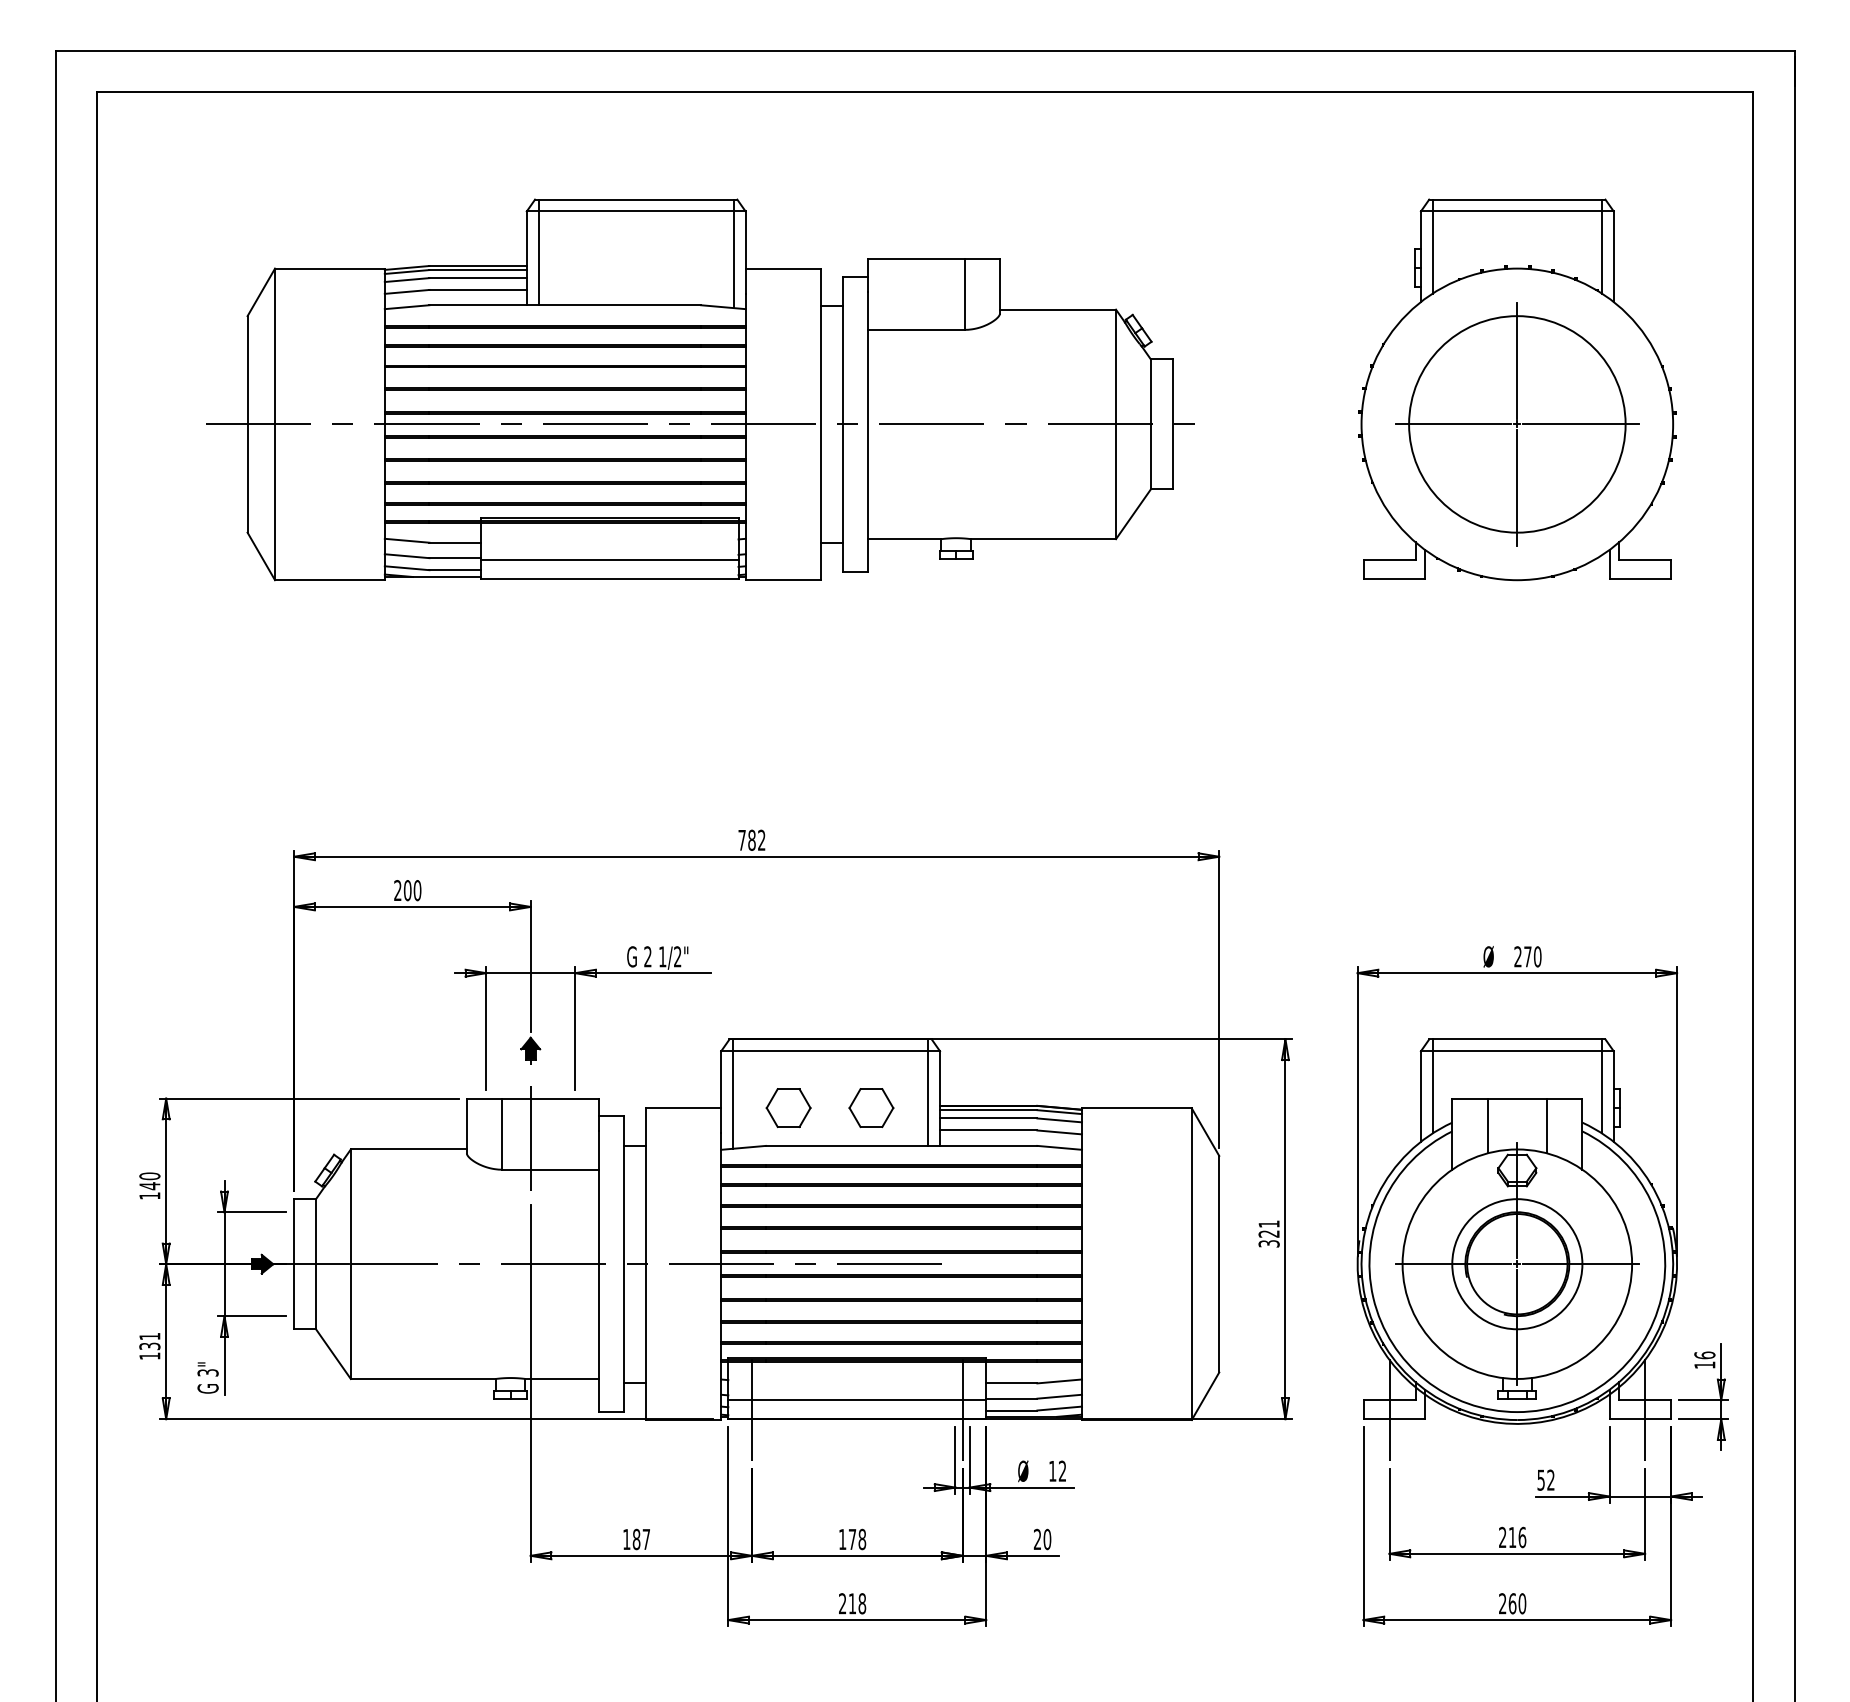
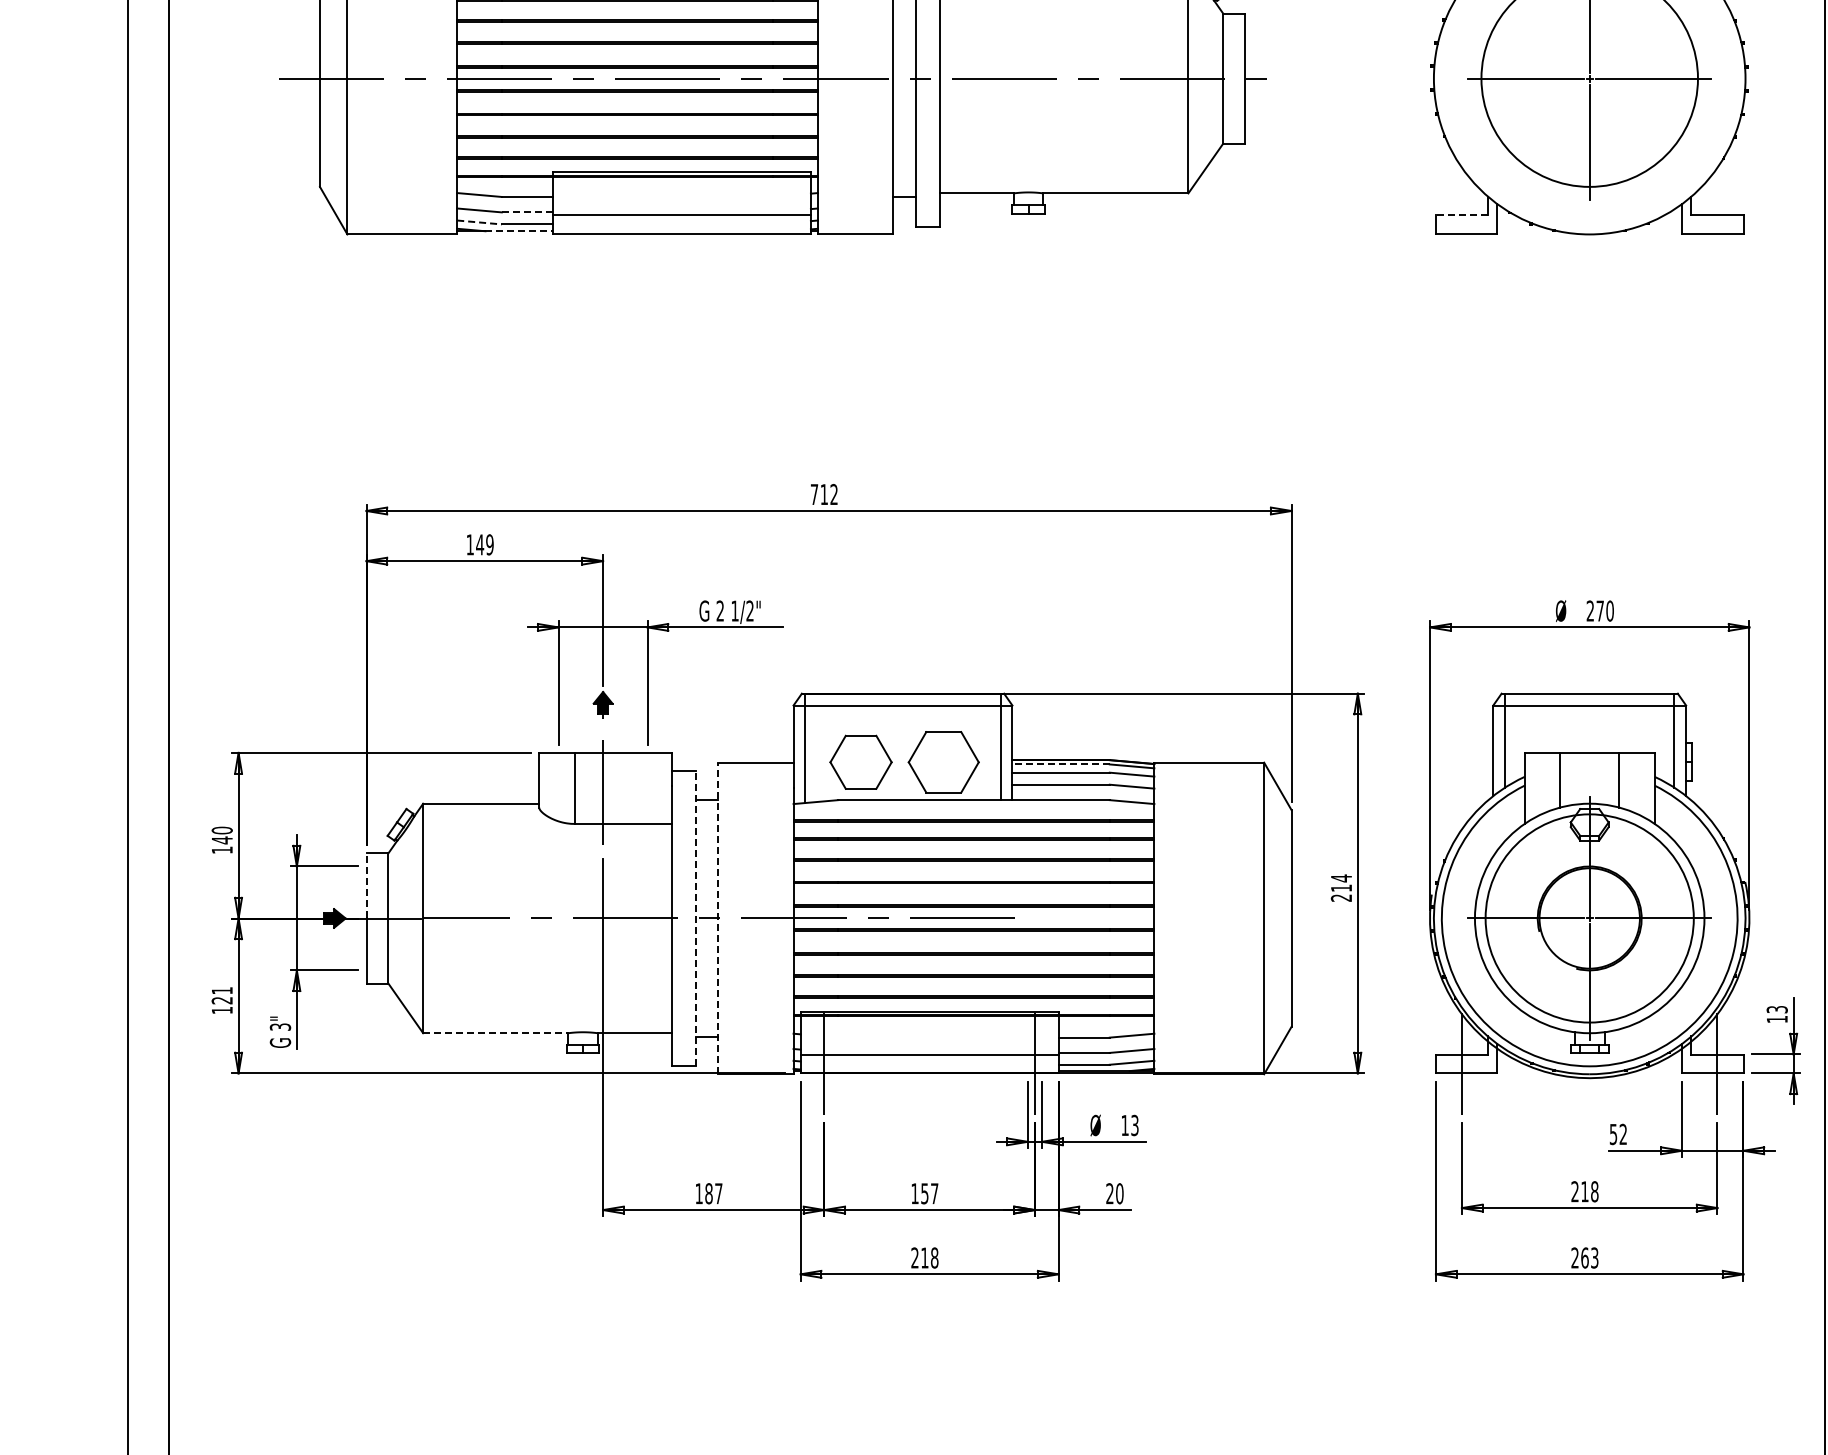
line: (455, 558) -> (527, 212), solid -> dashed
line: (1389, 560) -> (1461, 214), solid -> dashed
line: (407, 568) -> (479, 222), solid -> dashed
line: (446, 577) -> (518, 231), solid -> dashed
text: (751, 839) -> (823, 493), 782 -> 712
text: (407, 890) -> (479, 544), 200 -> 149
part: (788, 1107) -> (860, 761), size x1.4
part: (871, 1107) -> (943, 761), size x1.6
line: (988, 1110) -> (1060, 764), solid -> dashed
line: (294, 1231) -> (366, 885), solid -> dashed
text: (1268, 1233) -> (1340, 887), 321 -> 214
line: (623, 1264) -> (695, 918), solid -> dashed
line: (646, 1264) -> (718, 918), solid -> dashed
circle: (1517, 1264) -> (1589, 918), size x1.6
text: (149, 1346) -> (221, 1000), 131 -> 121
text: (1704, 1355) -> (1776, 1009), 16 -> 13
line: (423, 1378) -> (495, 1032), solid -> dashed
text: (1062, 1471) -> (1134, 1125), 12 -> 13
text: (1522, 1536) -> (1594, 1190), 216 -> 218
text: (857, 1539) -> (929, 1193), 178 -> 157
text: (1522, 1603) -> (1594, 1257), 260 -> 263

